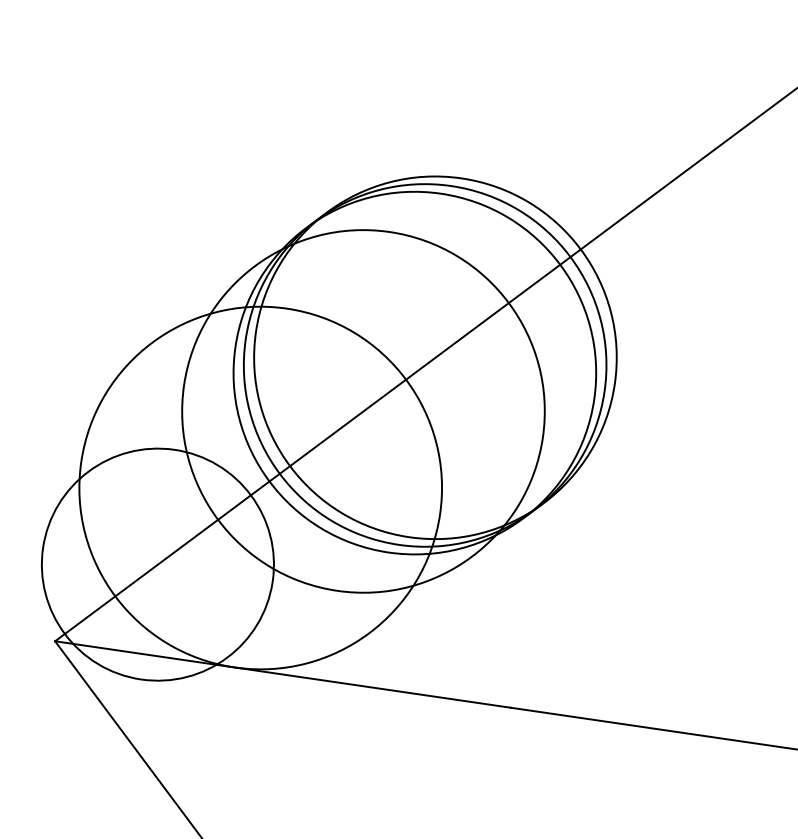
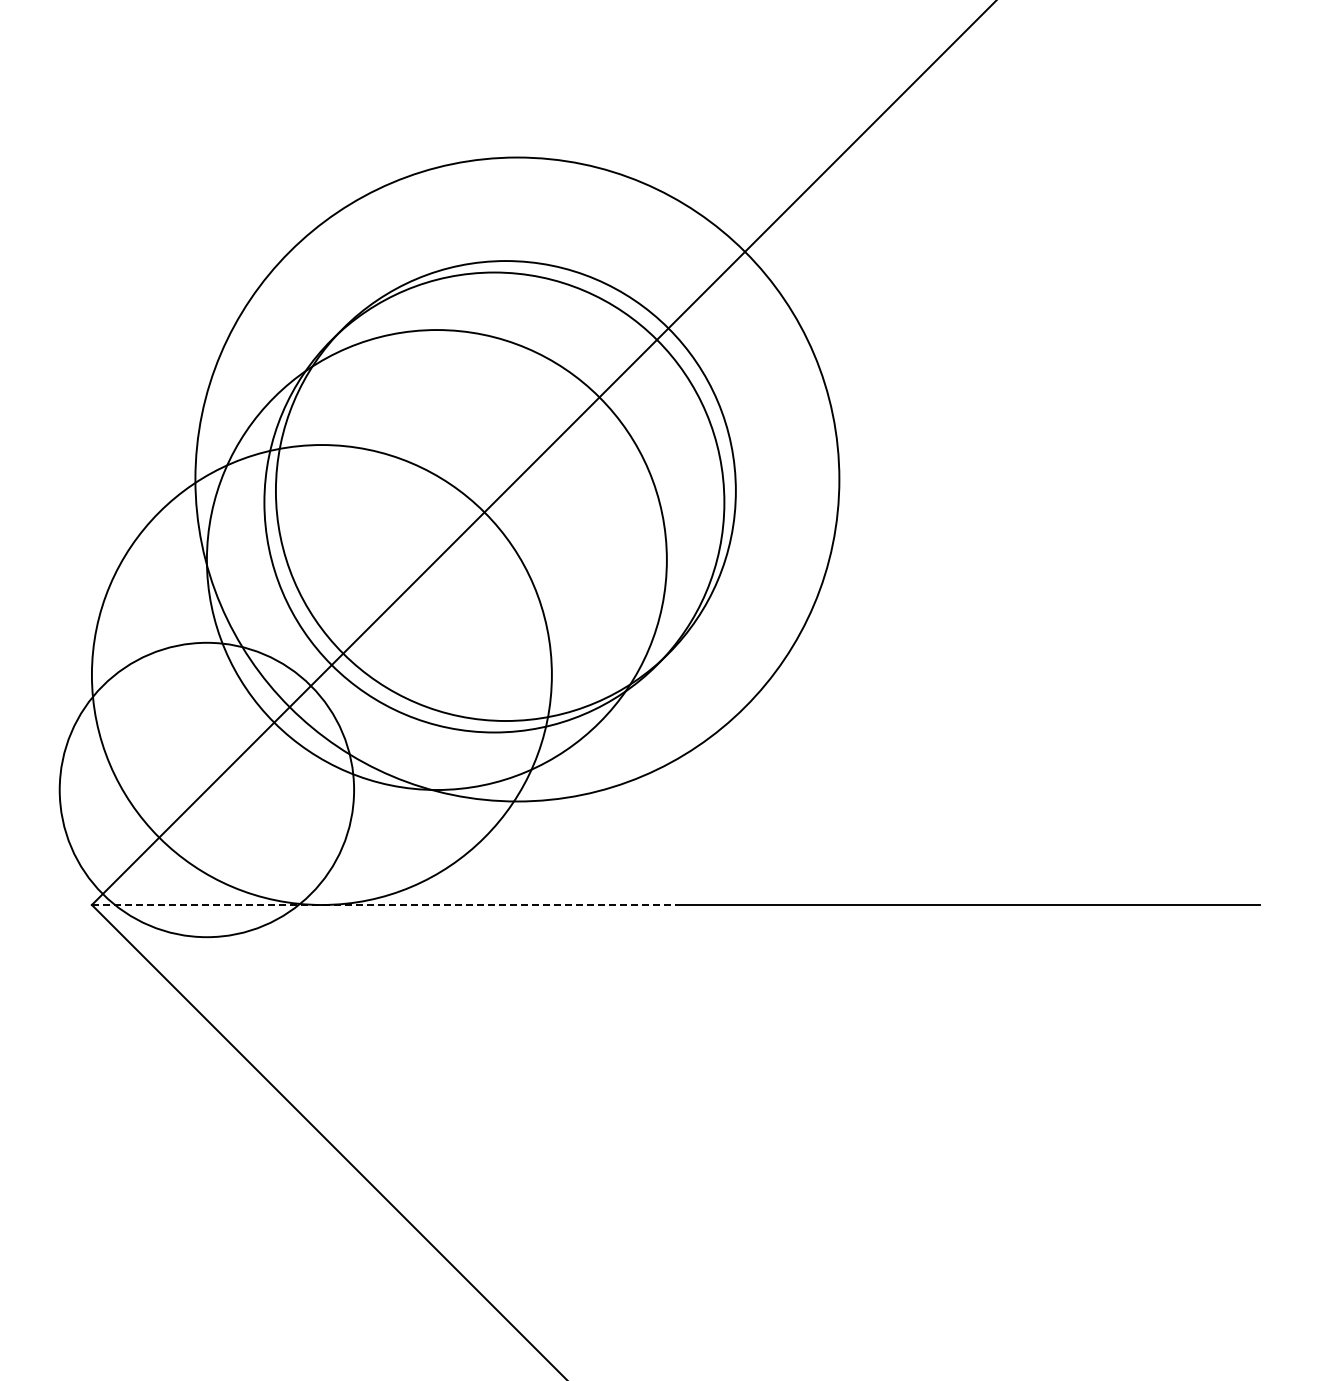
circle: (435, 357) -> (517, 479), size x1.4
line: (283, 674) -> (384, 905), solid -> dashed

